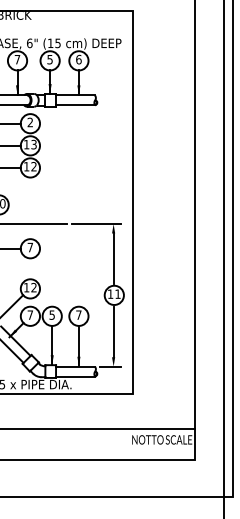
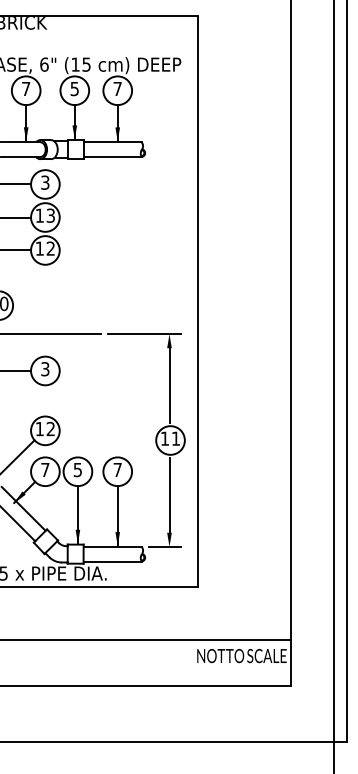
text: (78, 59) -> (117, 88), 6 -> 7
text: (30, 122) -> (45, 182), 2 -> 3
text: (30, 247) -> (45, 369), 7 -> 3

